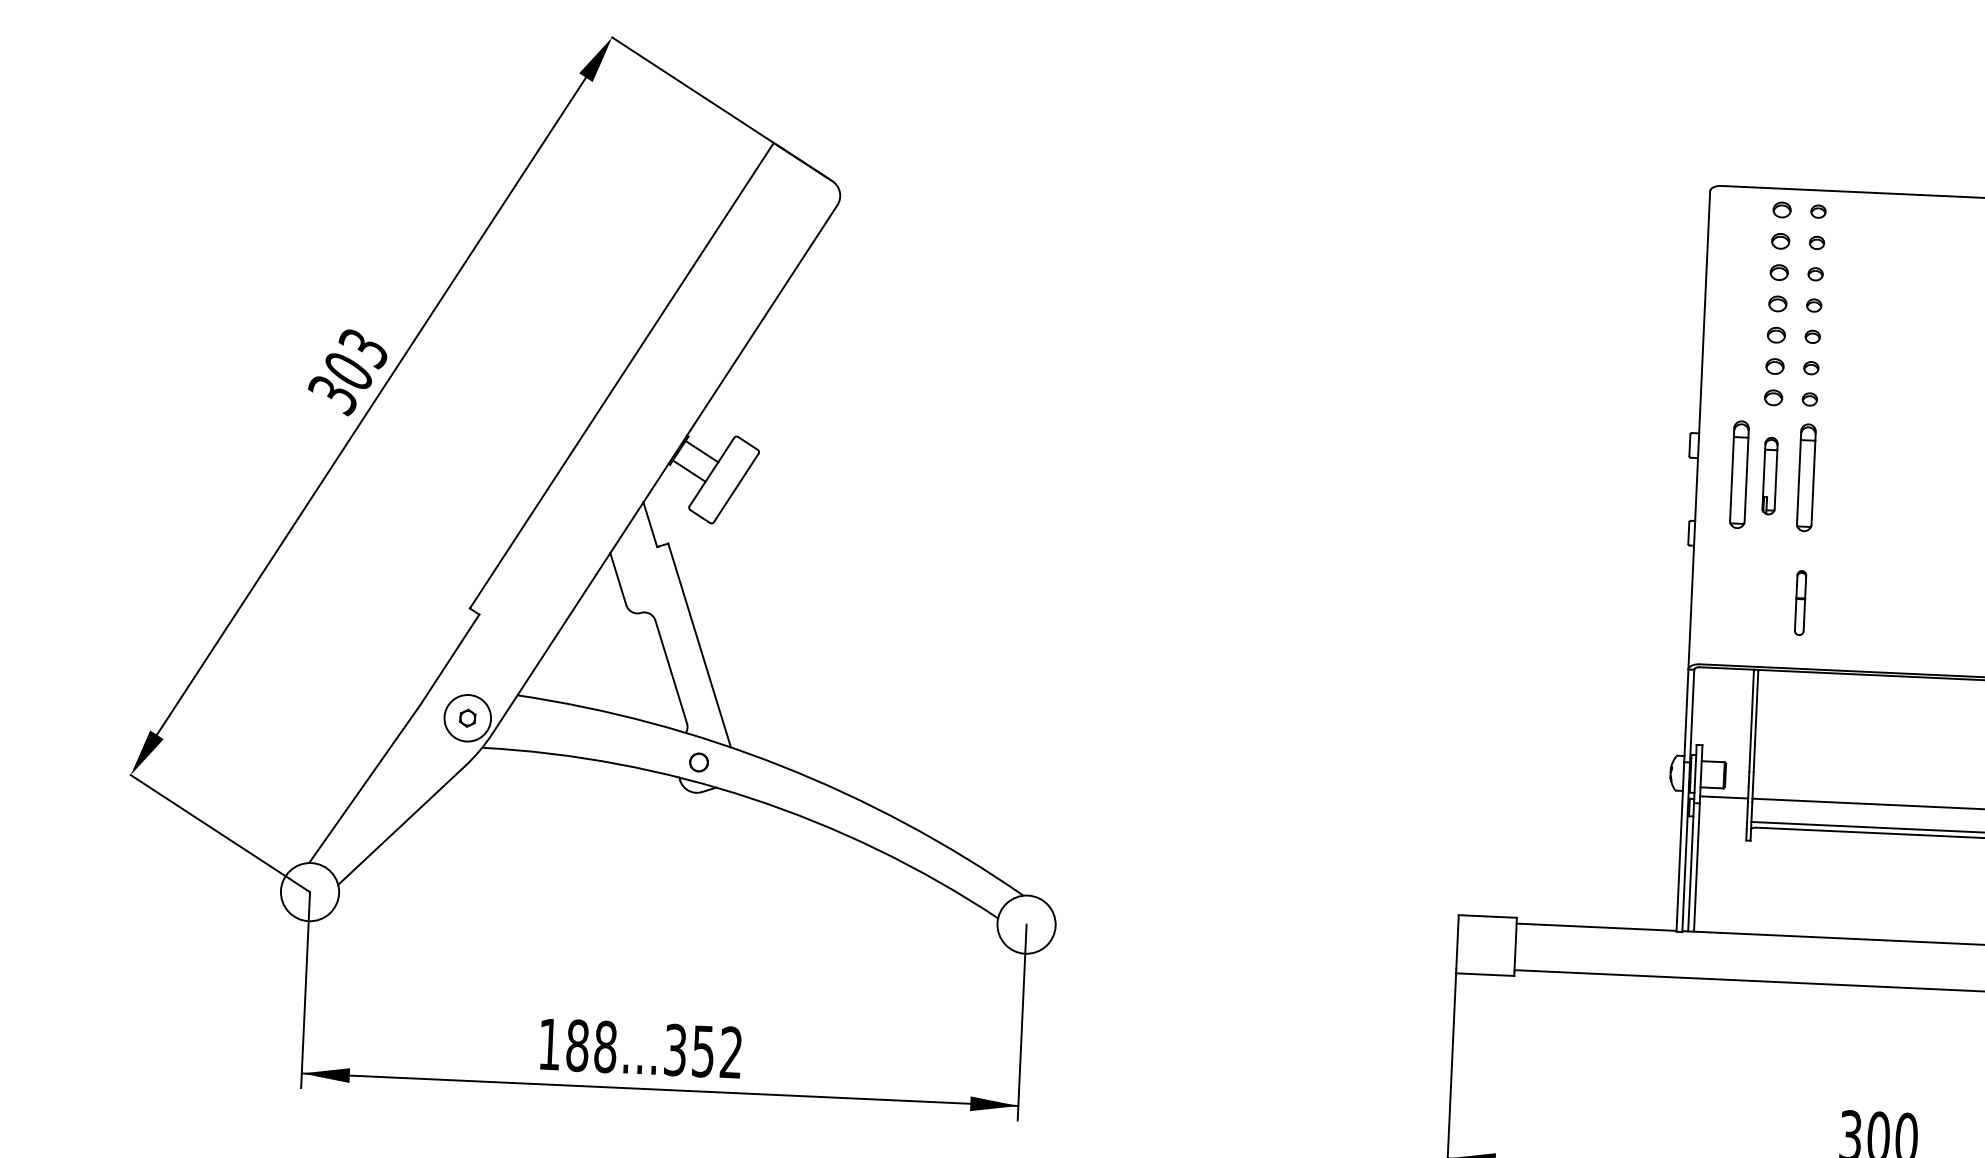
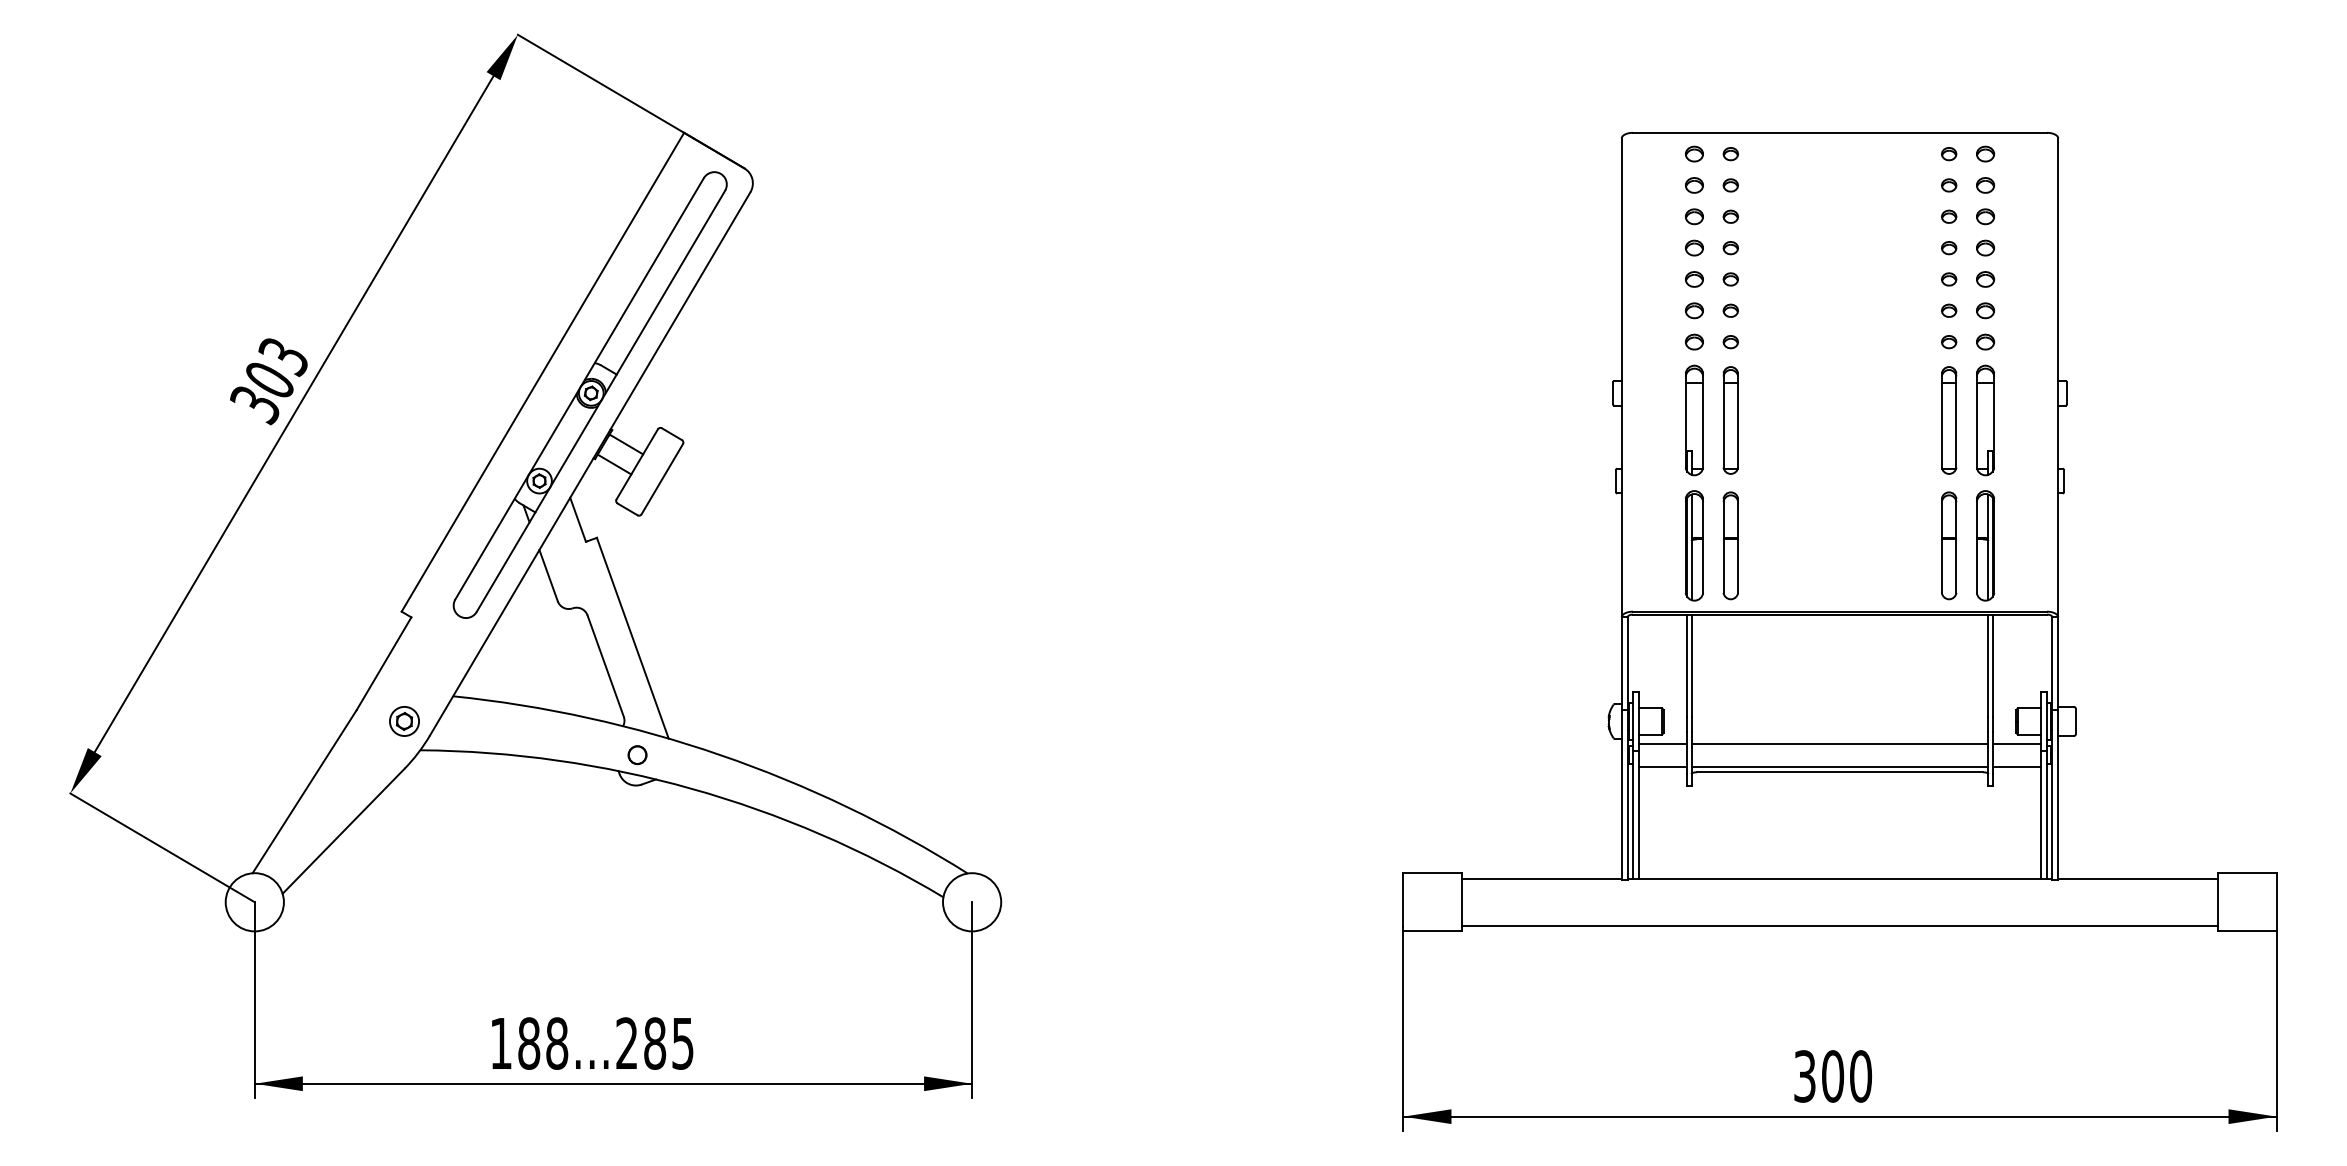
part: (667, 400) -> (589, 394), added
part: (1739, 474) -> (1663, 420), removed
part: (1770, 476) -> (1694, 420), size x1.43
part: (1764, 601) -> (1694, 545), added
part: (1800, 602) -> (1730, 545), size x1.67
circle: (467, 718) -> (404, 721), size x0.62
line: (1723, 820) -> (1663, 766), added
text: (702, 1051) -> (654, 1043), 188...352 -> 188...285

